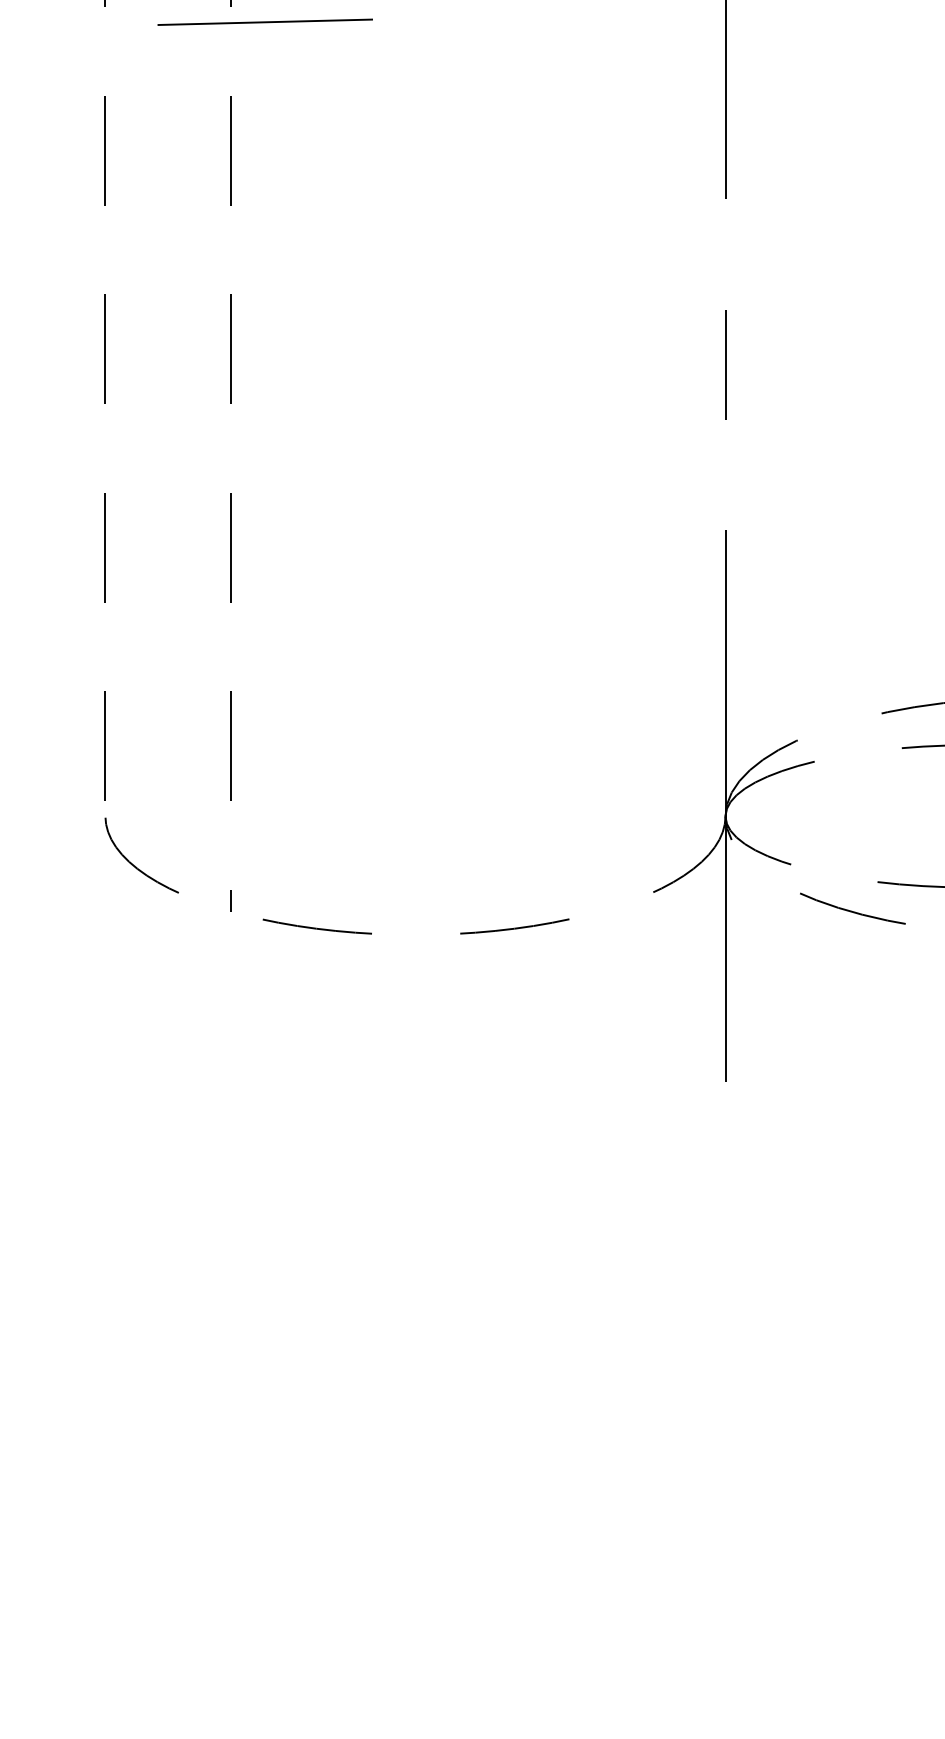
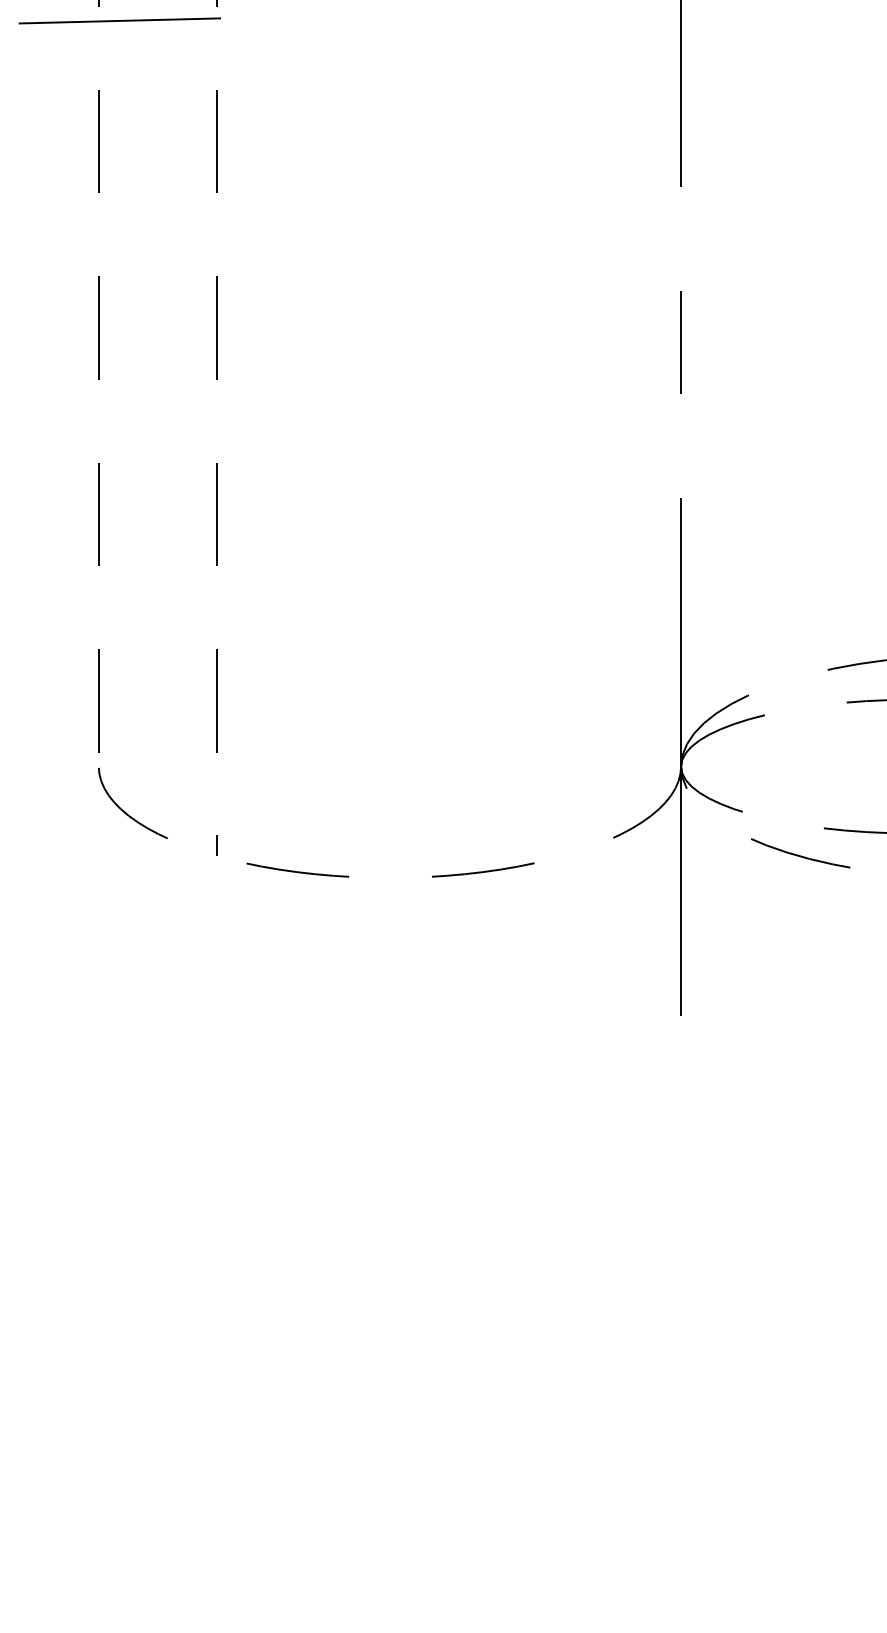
line: (264, 21) -> (119, 20), moved

